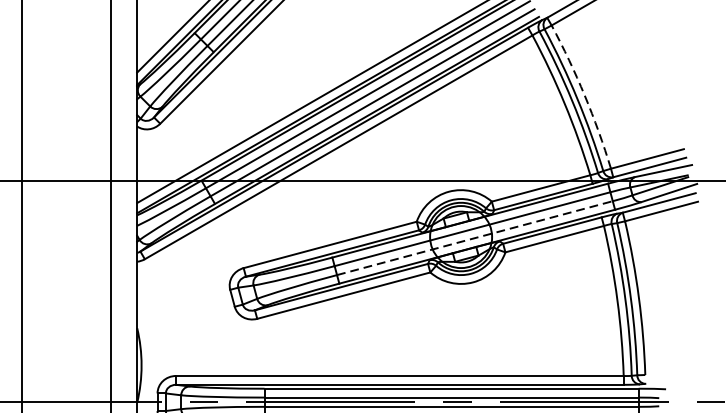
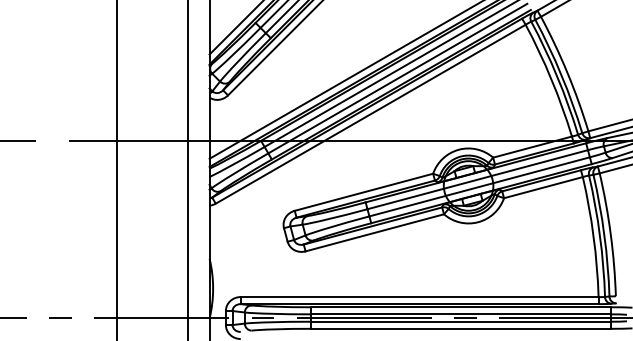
arc: (584, 95) -> (567, 72), dashed -> solid
line: (475, 237) -> (480, 186), dashed -> solid

